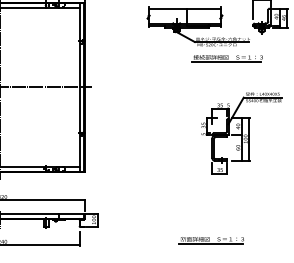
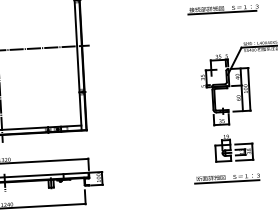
part: (230, 196) -> (233, 147), added
part: (210, 240) -> (226, 178), moved

